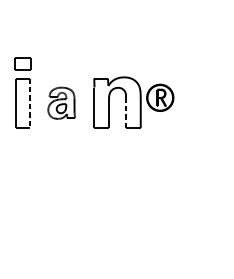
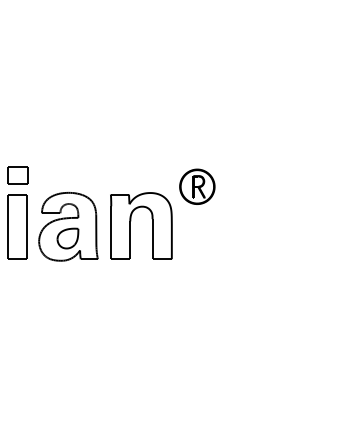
part: (160, 97) -> (197, 186), moved
part: (61, 102) -> (68, 226), size x1.67
line: (30, 103) -> (27, 227), dashed -> solid
line: (125, 112) -> (152, 238), dashed -> solid

